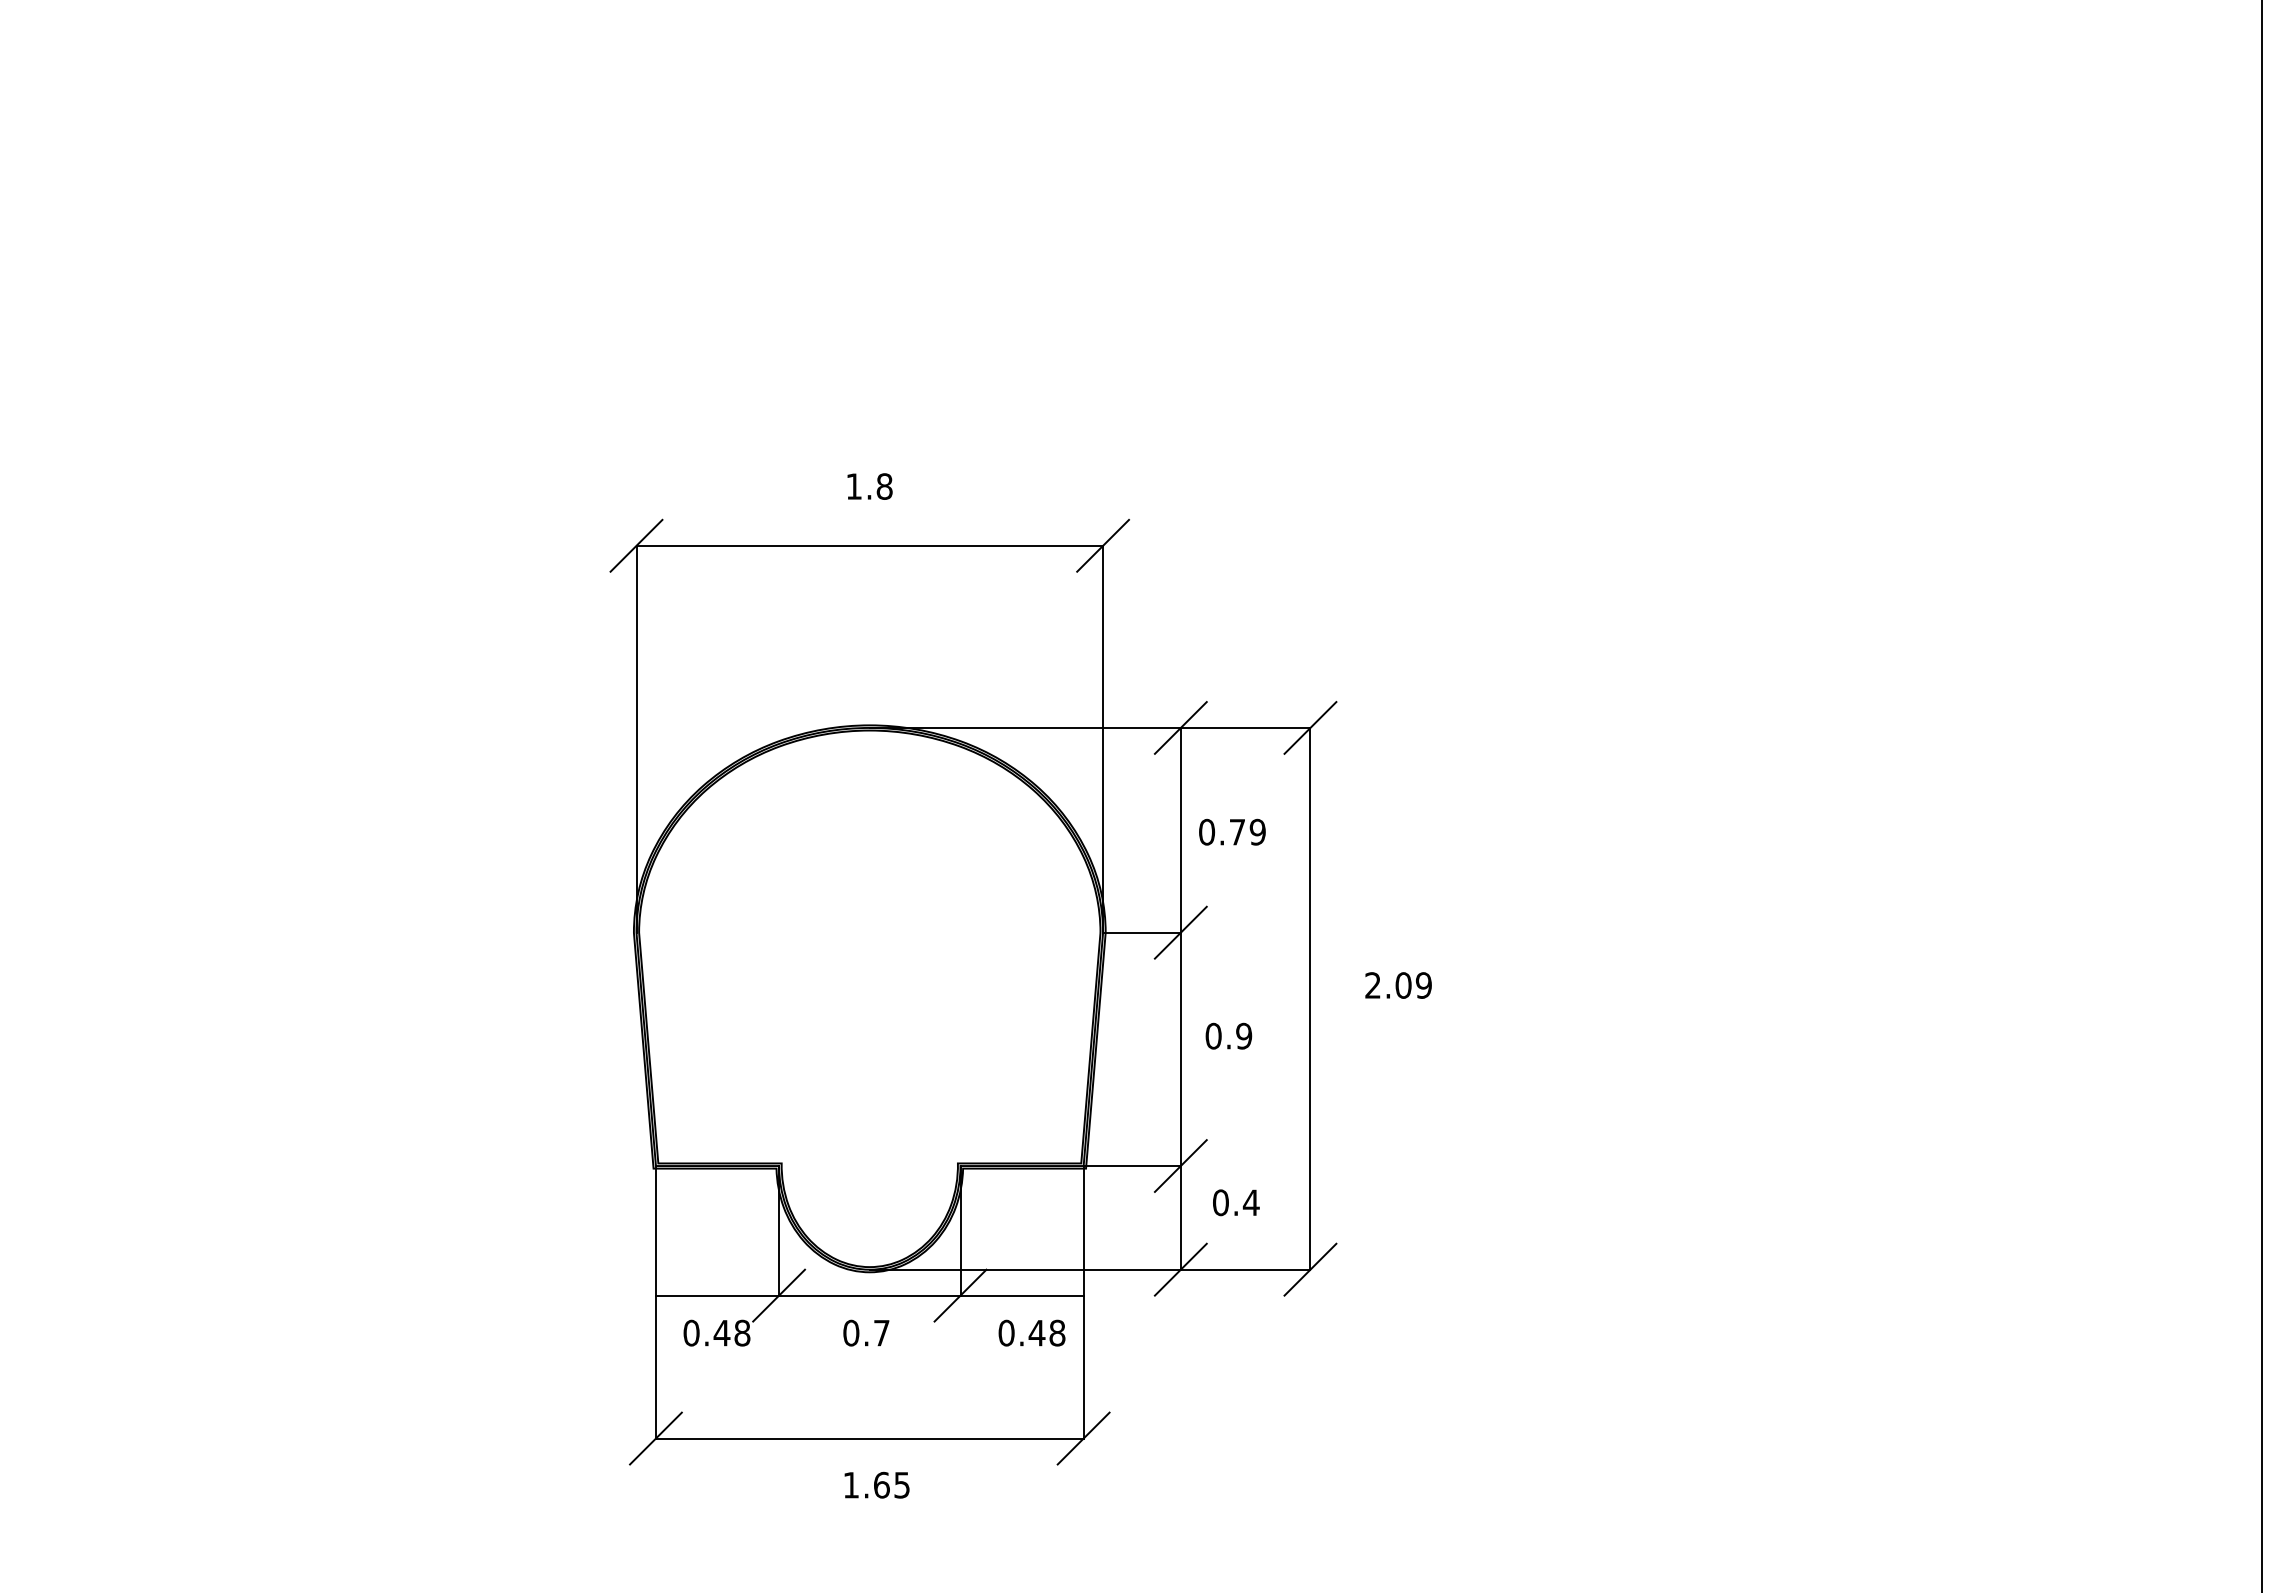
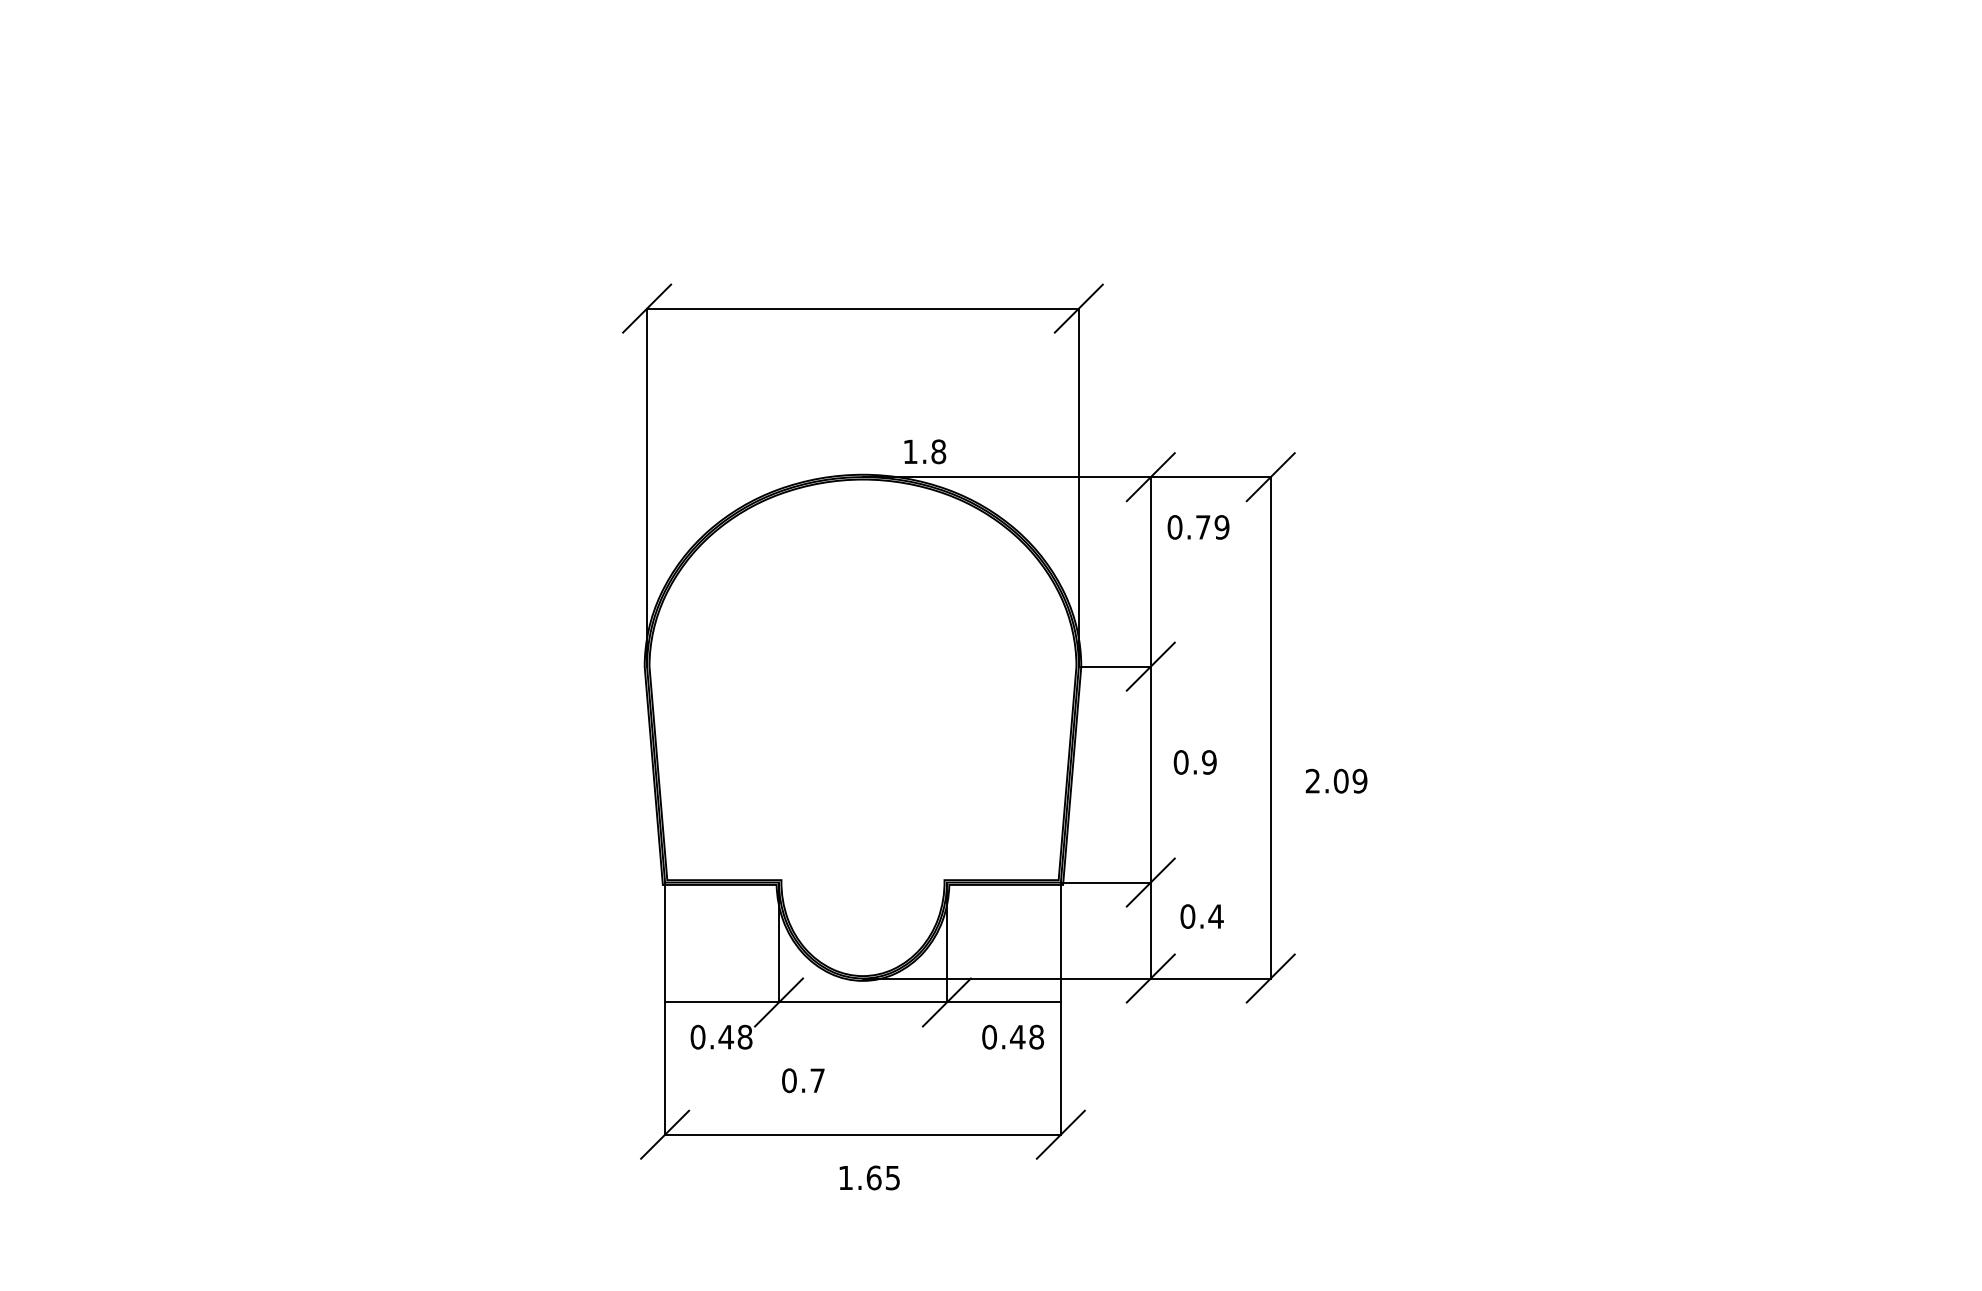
text: (869, 486) -> (924, 451), moved
text: (1232, 831) -> (1198, 526), moved
text: (1398, 985) -> (1336, 781), moved
text: (866, 1332) -> (803, 1080), moved

